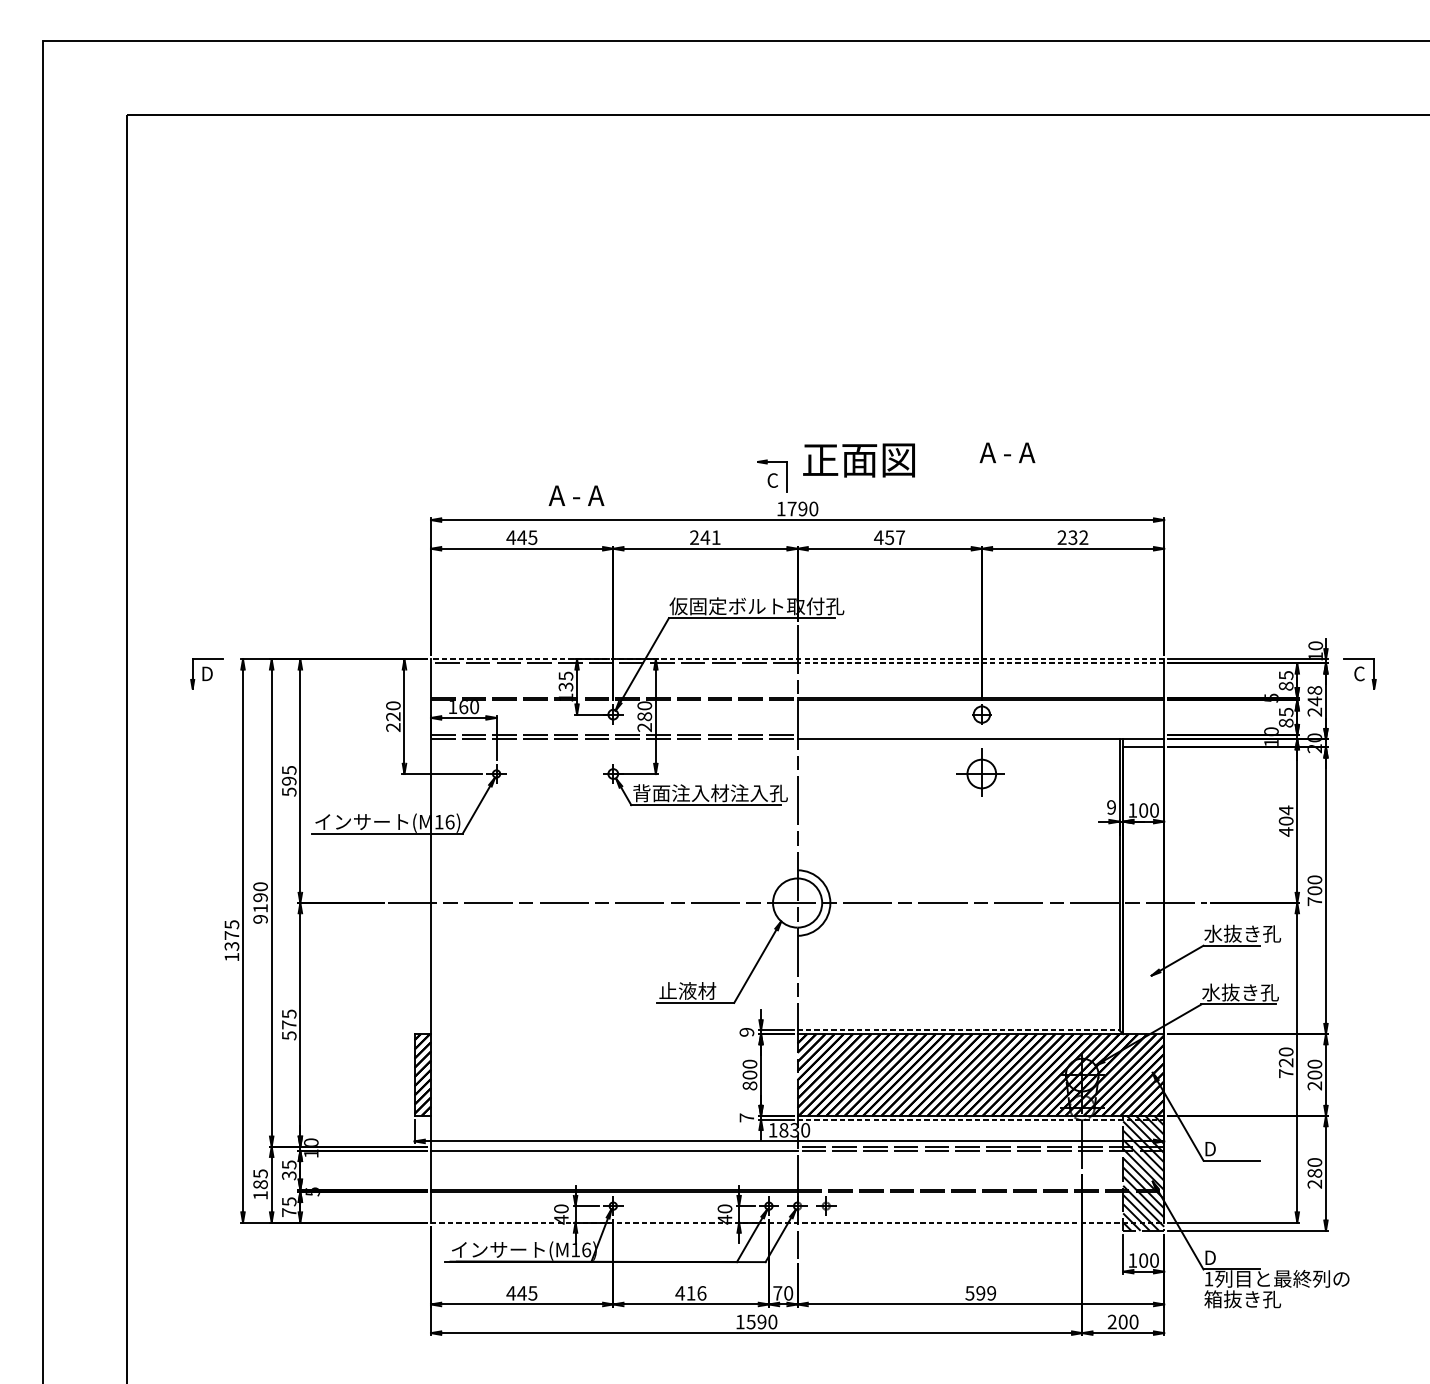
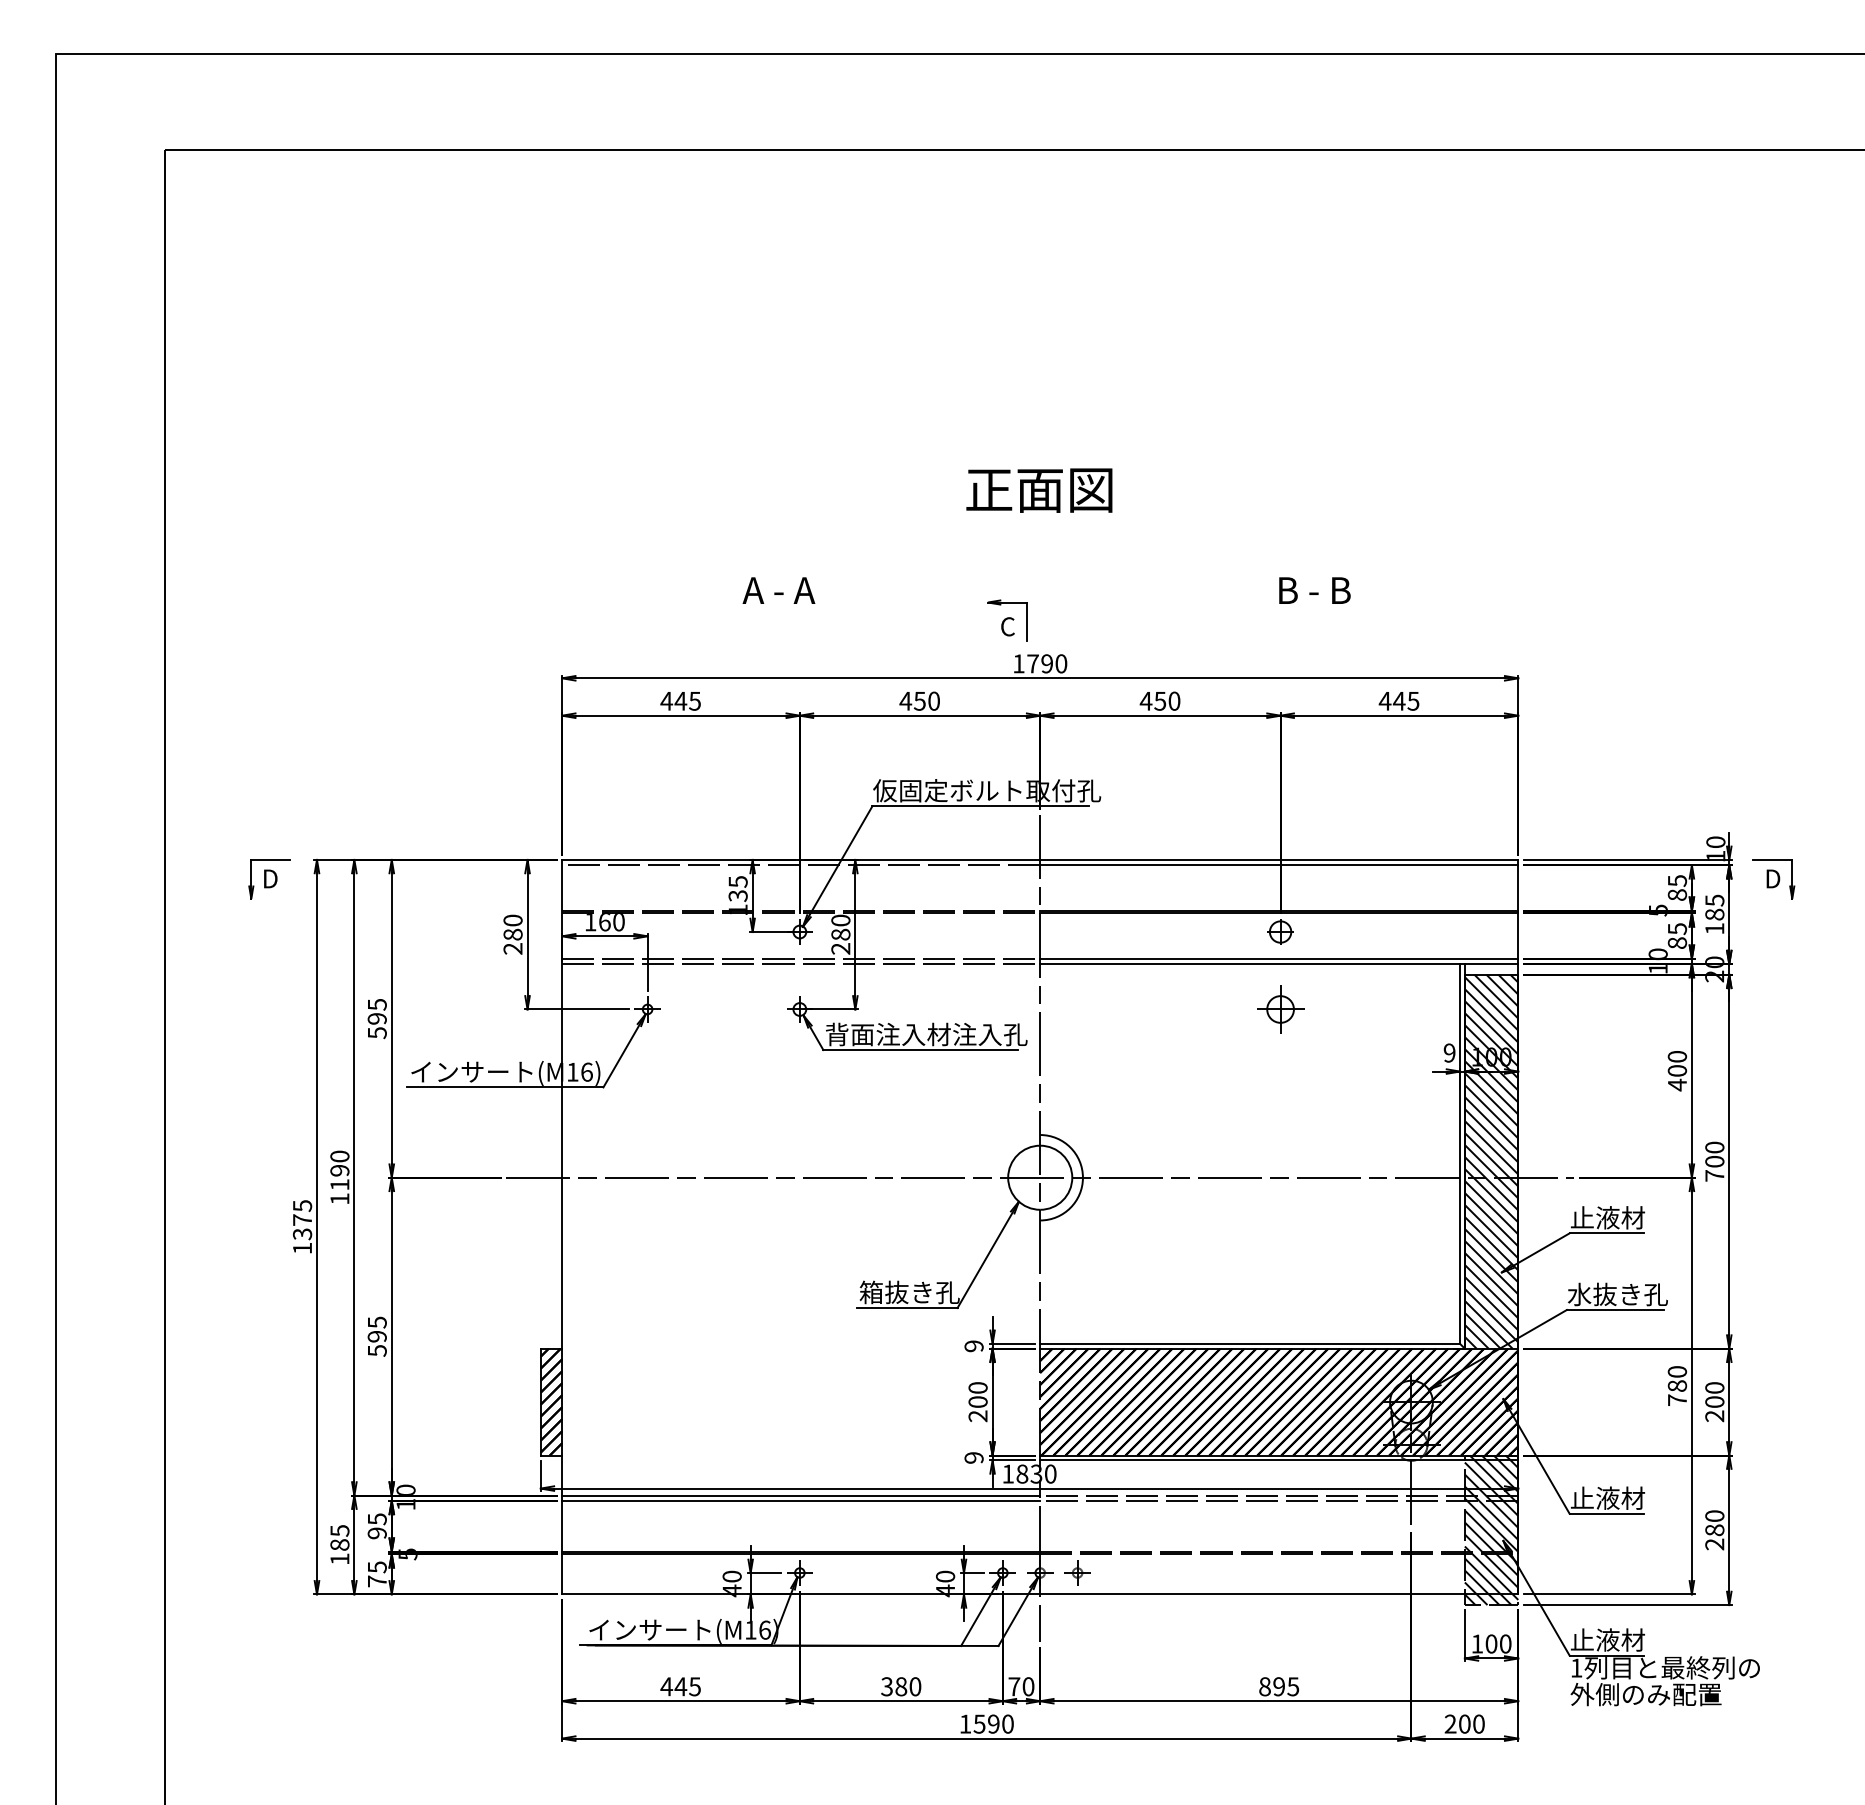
text: (1007, 452) -> (1313, 590), A - A -> B - B
text: (859, 460) -> (1039, 490), moved
text: (576, 495) -> (778, 590), moved
text: (705, 537) -> (919, 700), 241 -> 450
text: (900, 537) -> (1174, 700), 457 -> 450
text: (1072, 537) -> (1398, 700), 232 -> 445
line: (797, 659) -> (1039, 859), dashed -> solid
line: (980, 663) -> (1278, 865), dashed -> solid
text: (1359, 673) -> (1773, 878), C -> D
text: (1314, 701) -> (1714, 914), 248 -> 185
text: (392, 716) -> (512, 934), 220 -> 280
line: (981, 734) -> (1279, 958), added
part: (981, 774) -> (1280, 1009), size x0.71
text: (1286, 810) -> (1677, 1056), 404 -> 400
hatch: (1143, 890) -> (1491, 1161), added
text: (260, 918) -> (339, 1198), 9190 -> 1190
text: (1242, 933) -> (1620, 1217), 水抜き孔 -> 止液材
text: (697, 991) -> (909, 1292), 止液材 -> 箱抜き孔
text: (288, 1024) -> (376, 1336), 575 -> 595
line: (958, 1030) -> (1250, 1343), dashed -> solid
text: (1286, 1062) -> (1677, 1385), 720 -> 780
text: (749, 1086) -> (977, 1416), 800 -> 200
text: (746, 1117) -> (973, 1457), 7 -> 9
line: (981, 1119) -> (1279, 1460), dashed -> solid
line: (614, 1146) -> (801, 1495), added
text: (1232, 1148) -> (1607, 1497), D -> 止液材
text: (289, 1175) -> (377, 1533), 35 -> 95
line: (797, 1222) -> (1040, 1594), dashed -> solid
text: (1232, 1257) -> (1607, 1639), D -> 止液材
text: (690, 1293) -> (900, 1686), 416 -> 380
text: (981, 1293) -> (1279, 1686), 599 -> 895
text: (1261, 1299) -> (1645, 1694), 箱抜き孔 -> 外側のみ配置

